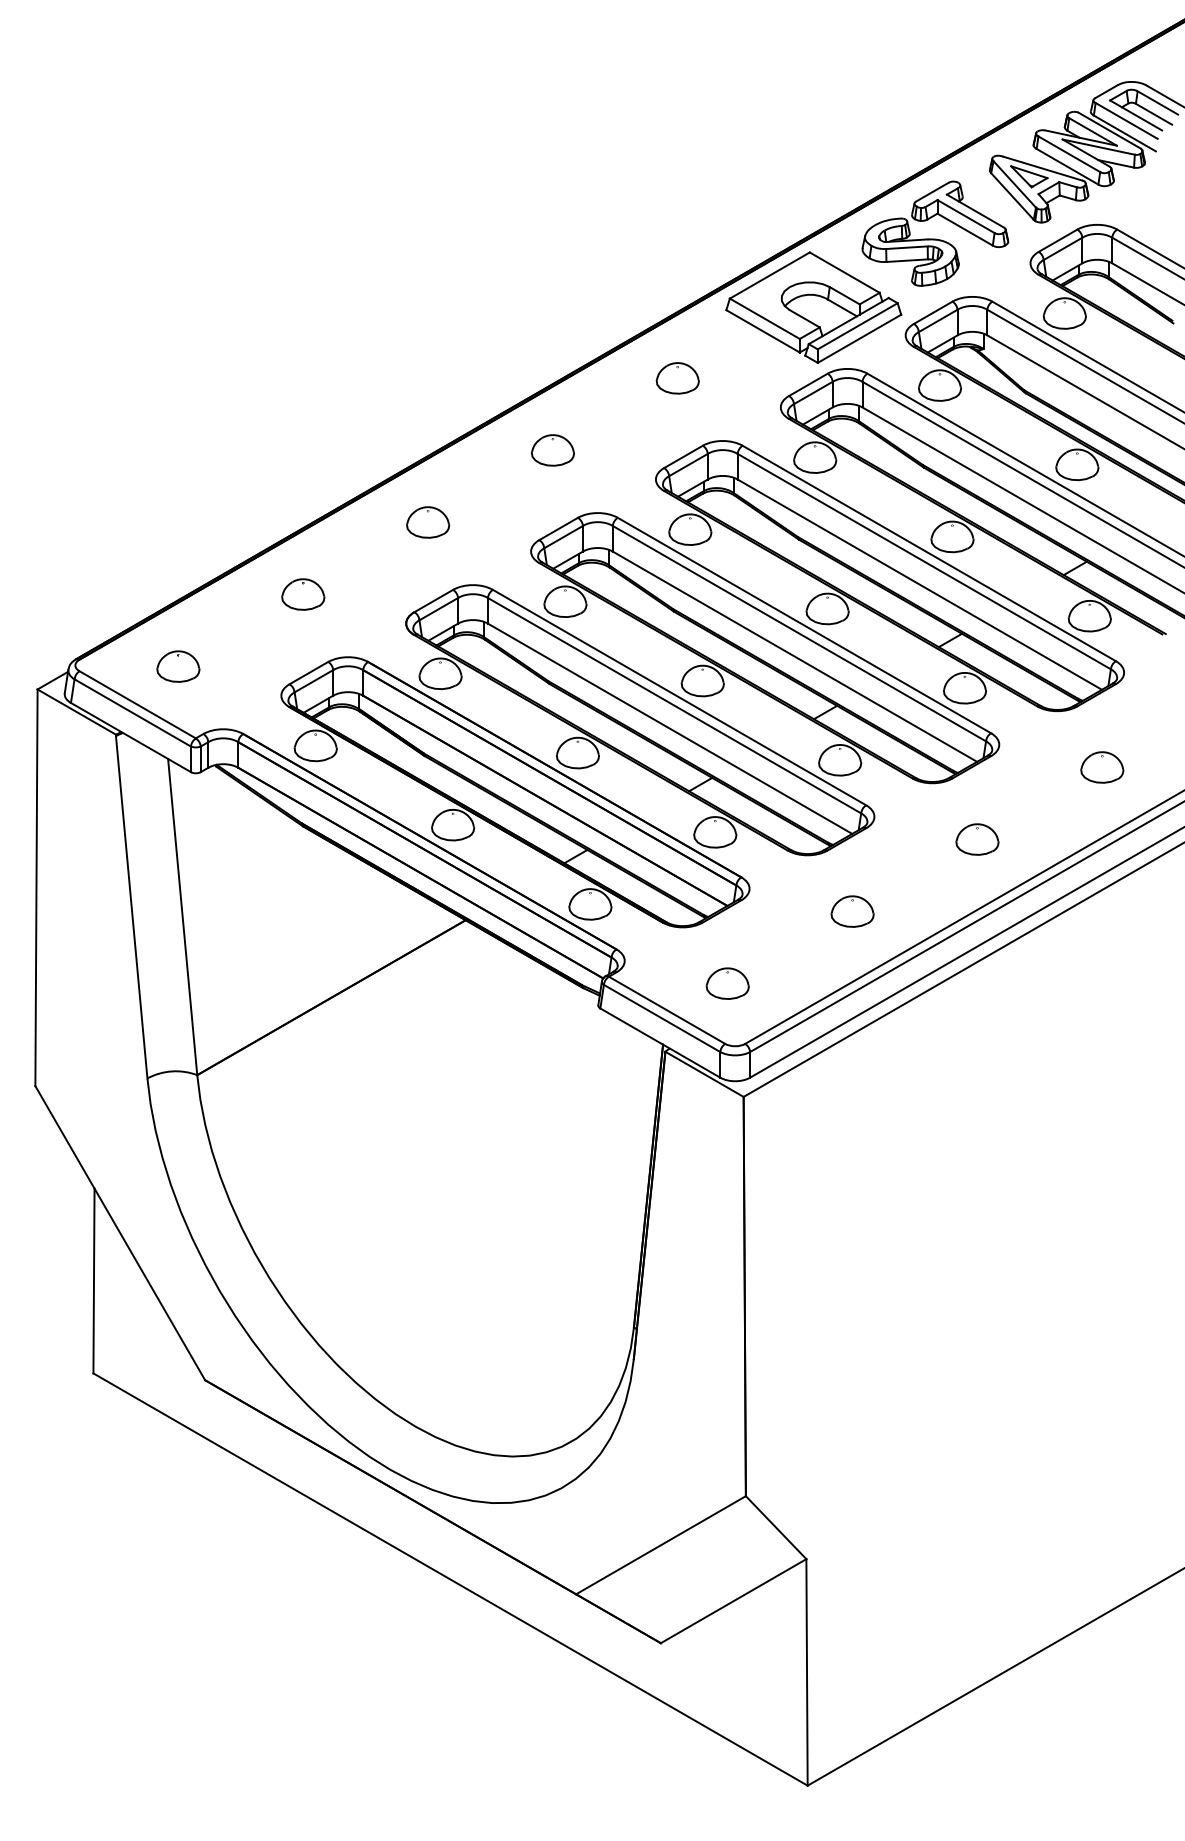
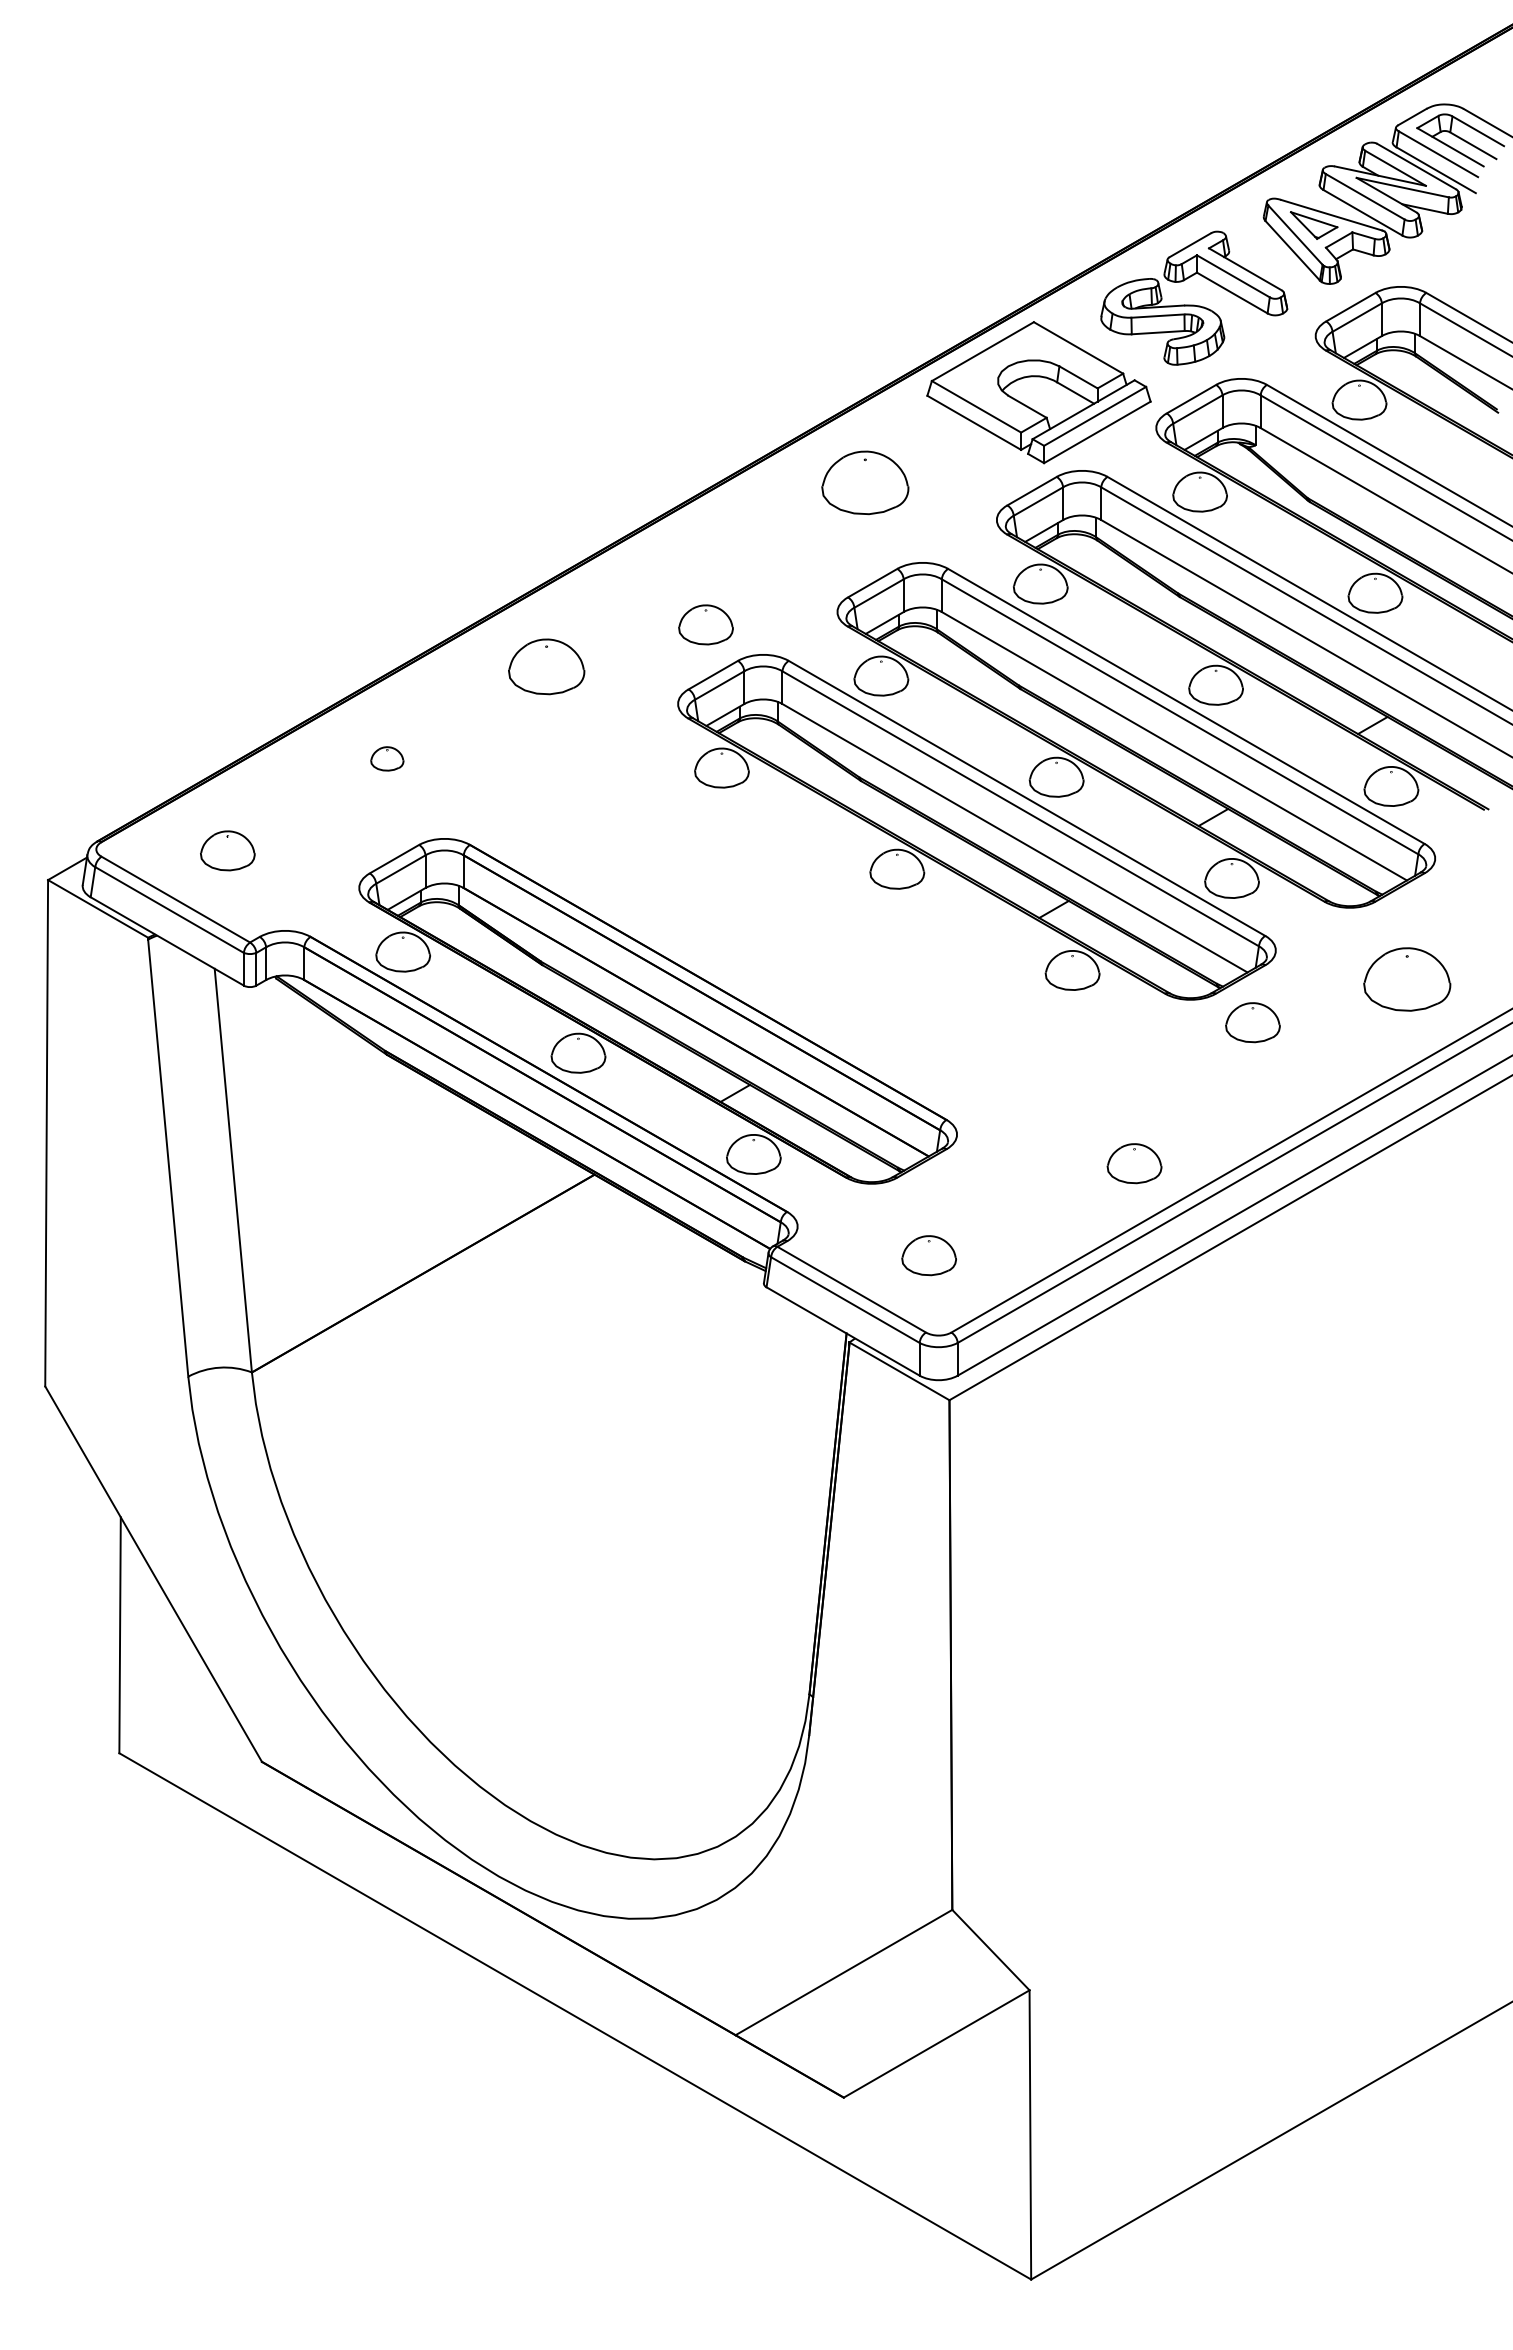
part: (677, 378) -> (865, 482), size x1.6
part: (552, 450) -> (705, 624), moved
part: (428, 522) -> (546, 666), size x1.4
part: (303, 594) -> (387, 758), size x0.6
part: (640, 720) -> (817, 919), removed
part: (1102, 767) -> (1407, 979), size x1.6
part: (977, 839) -> (1252, 1022), moved
part: (852, 911) -> (1134, 1163), moved

